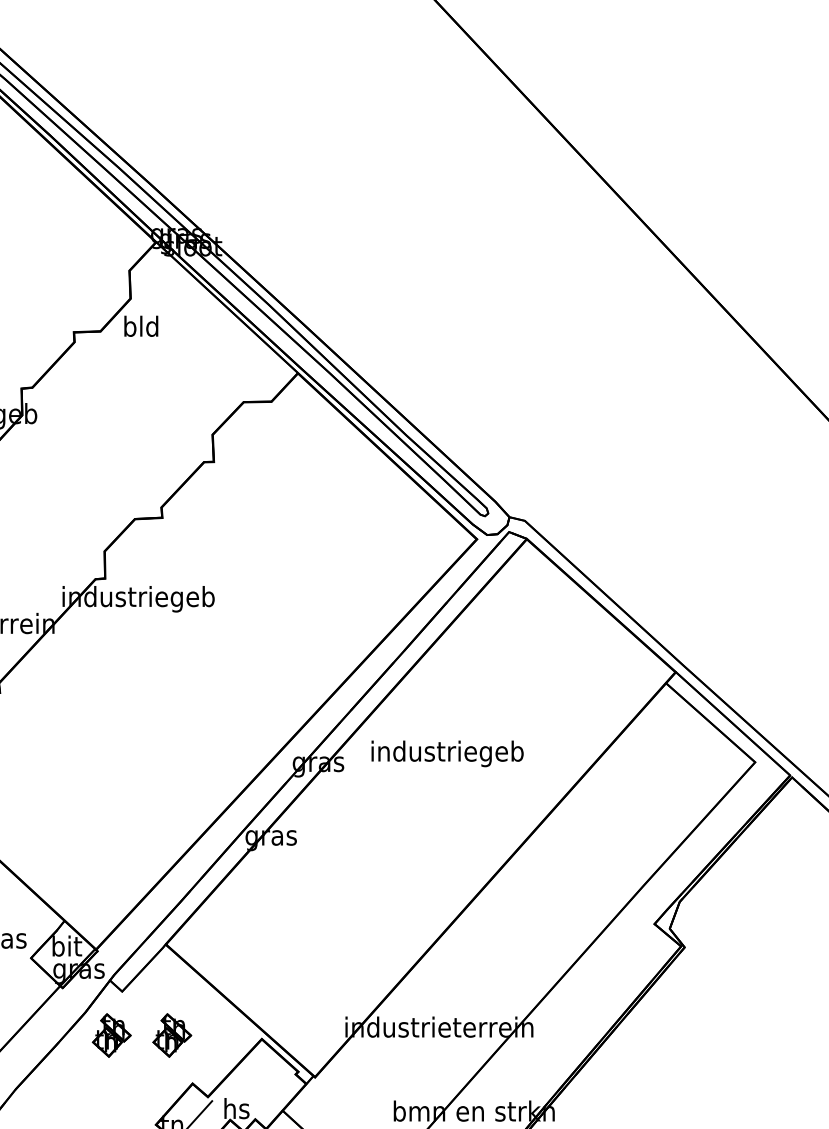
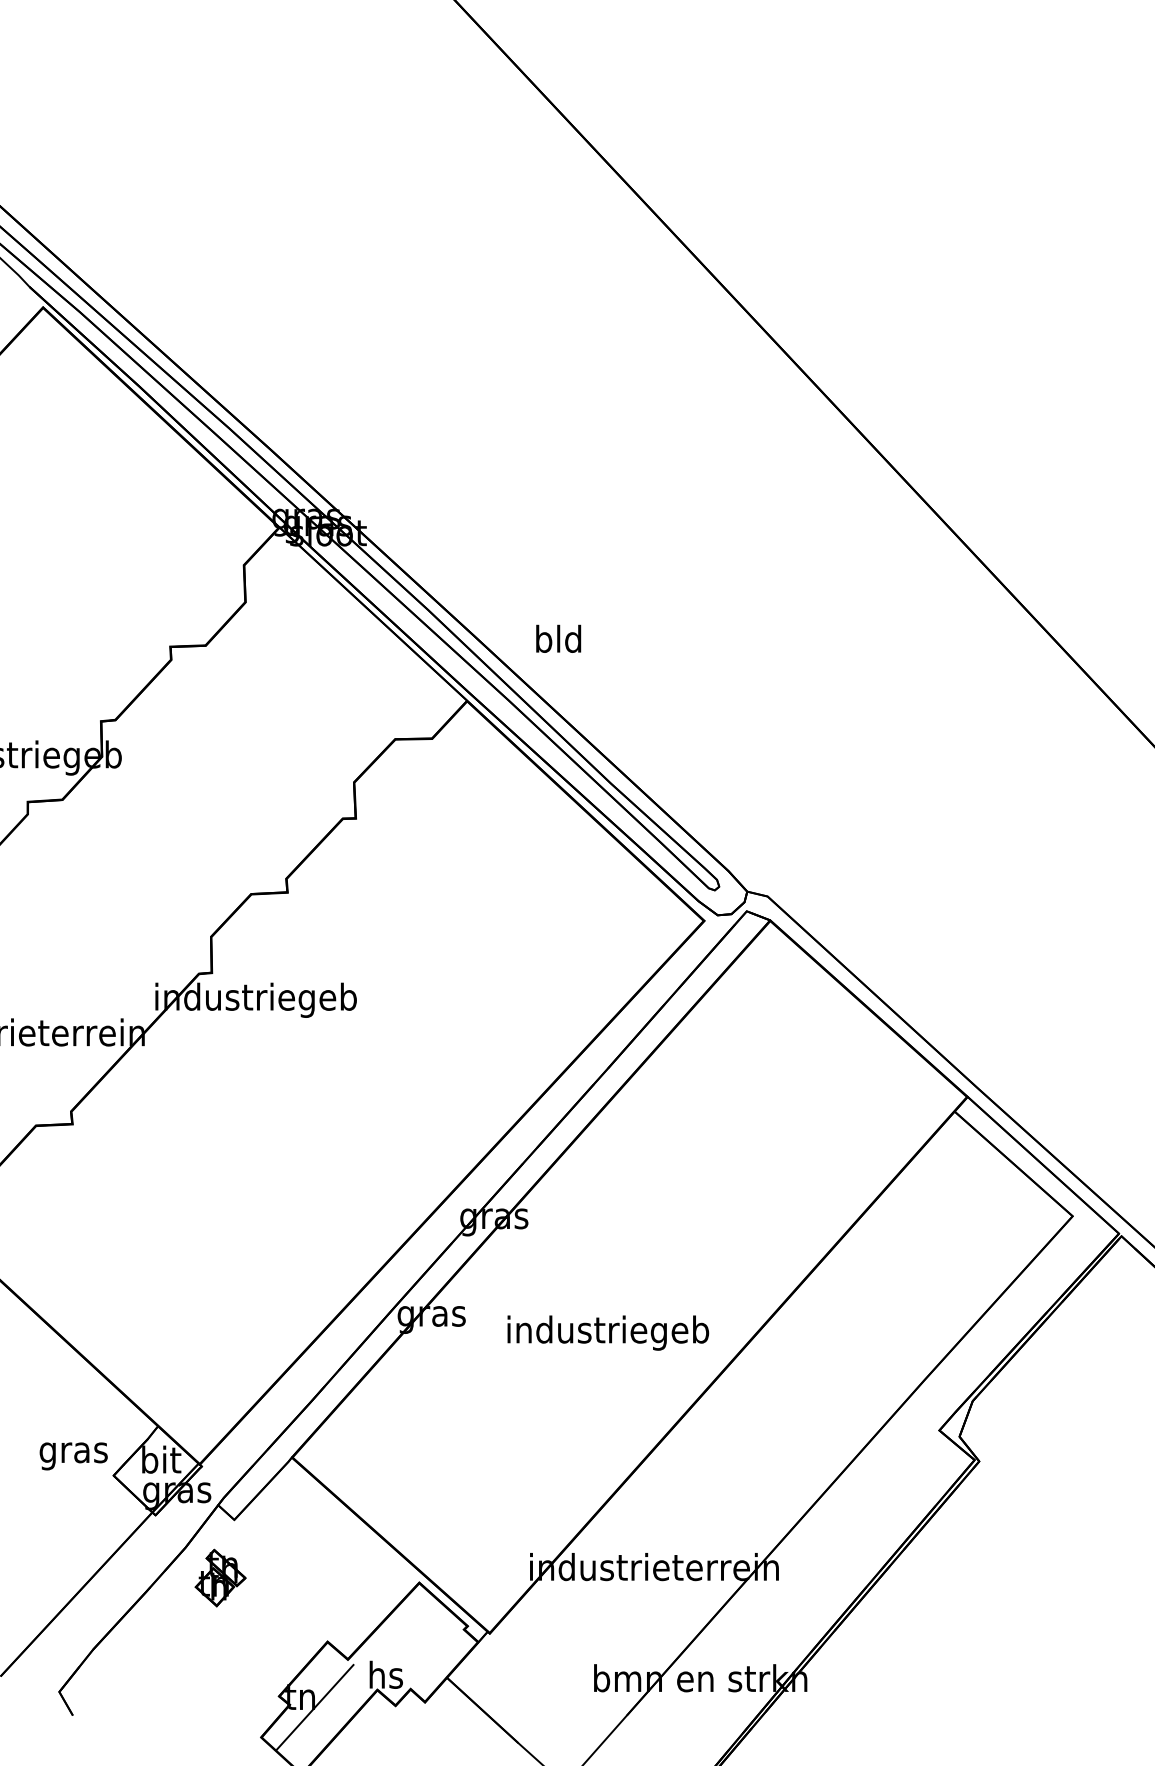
text: (141, 326) -> (558, 638), moved
text: (447, 753) -> (608, 1332), moved
part: (172, 1035) -> (300, 1577), removed

